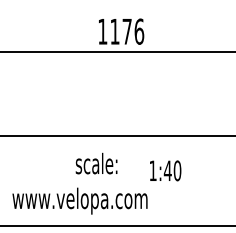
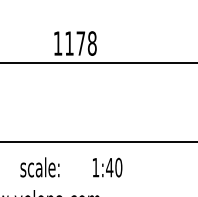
text: (139, 31) -> (92, 43), 1176 -> 1178
text: (96, 163) -> (39, 167), moved
text: (165, 170) -> (107, 167), moved

